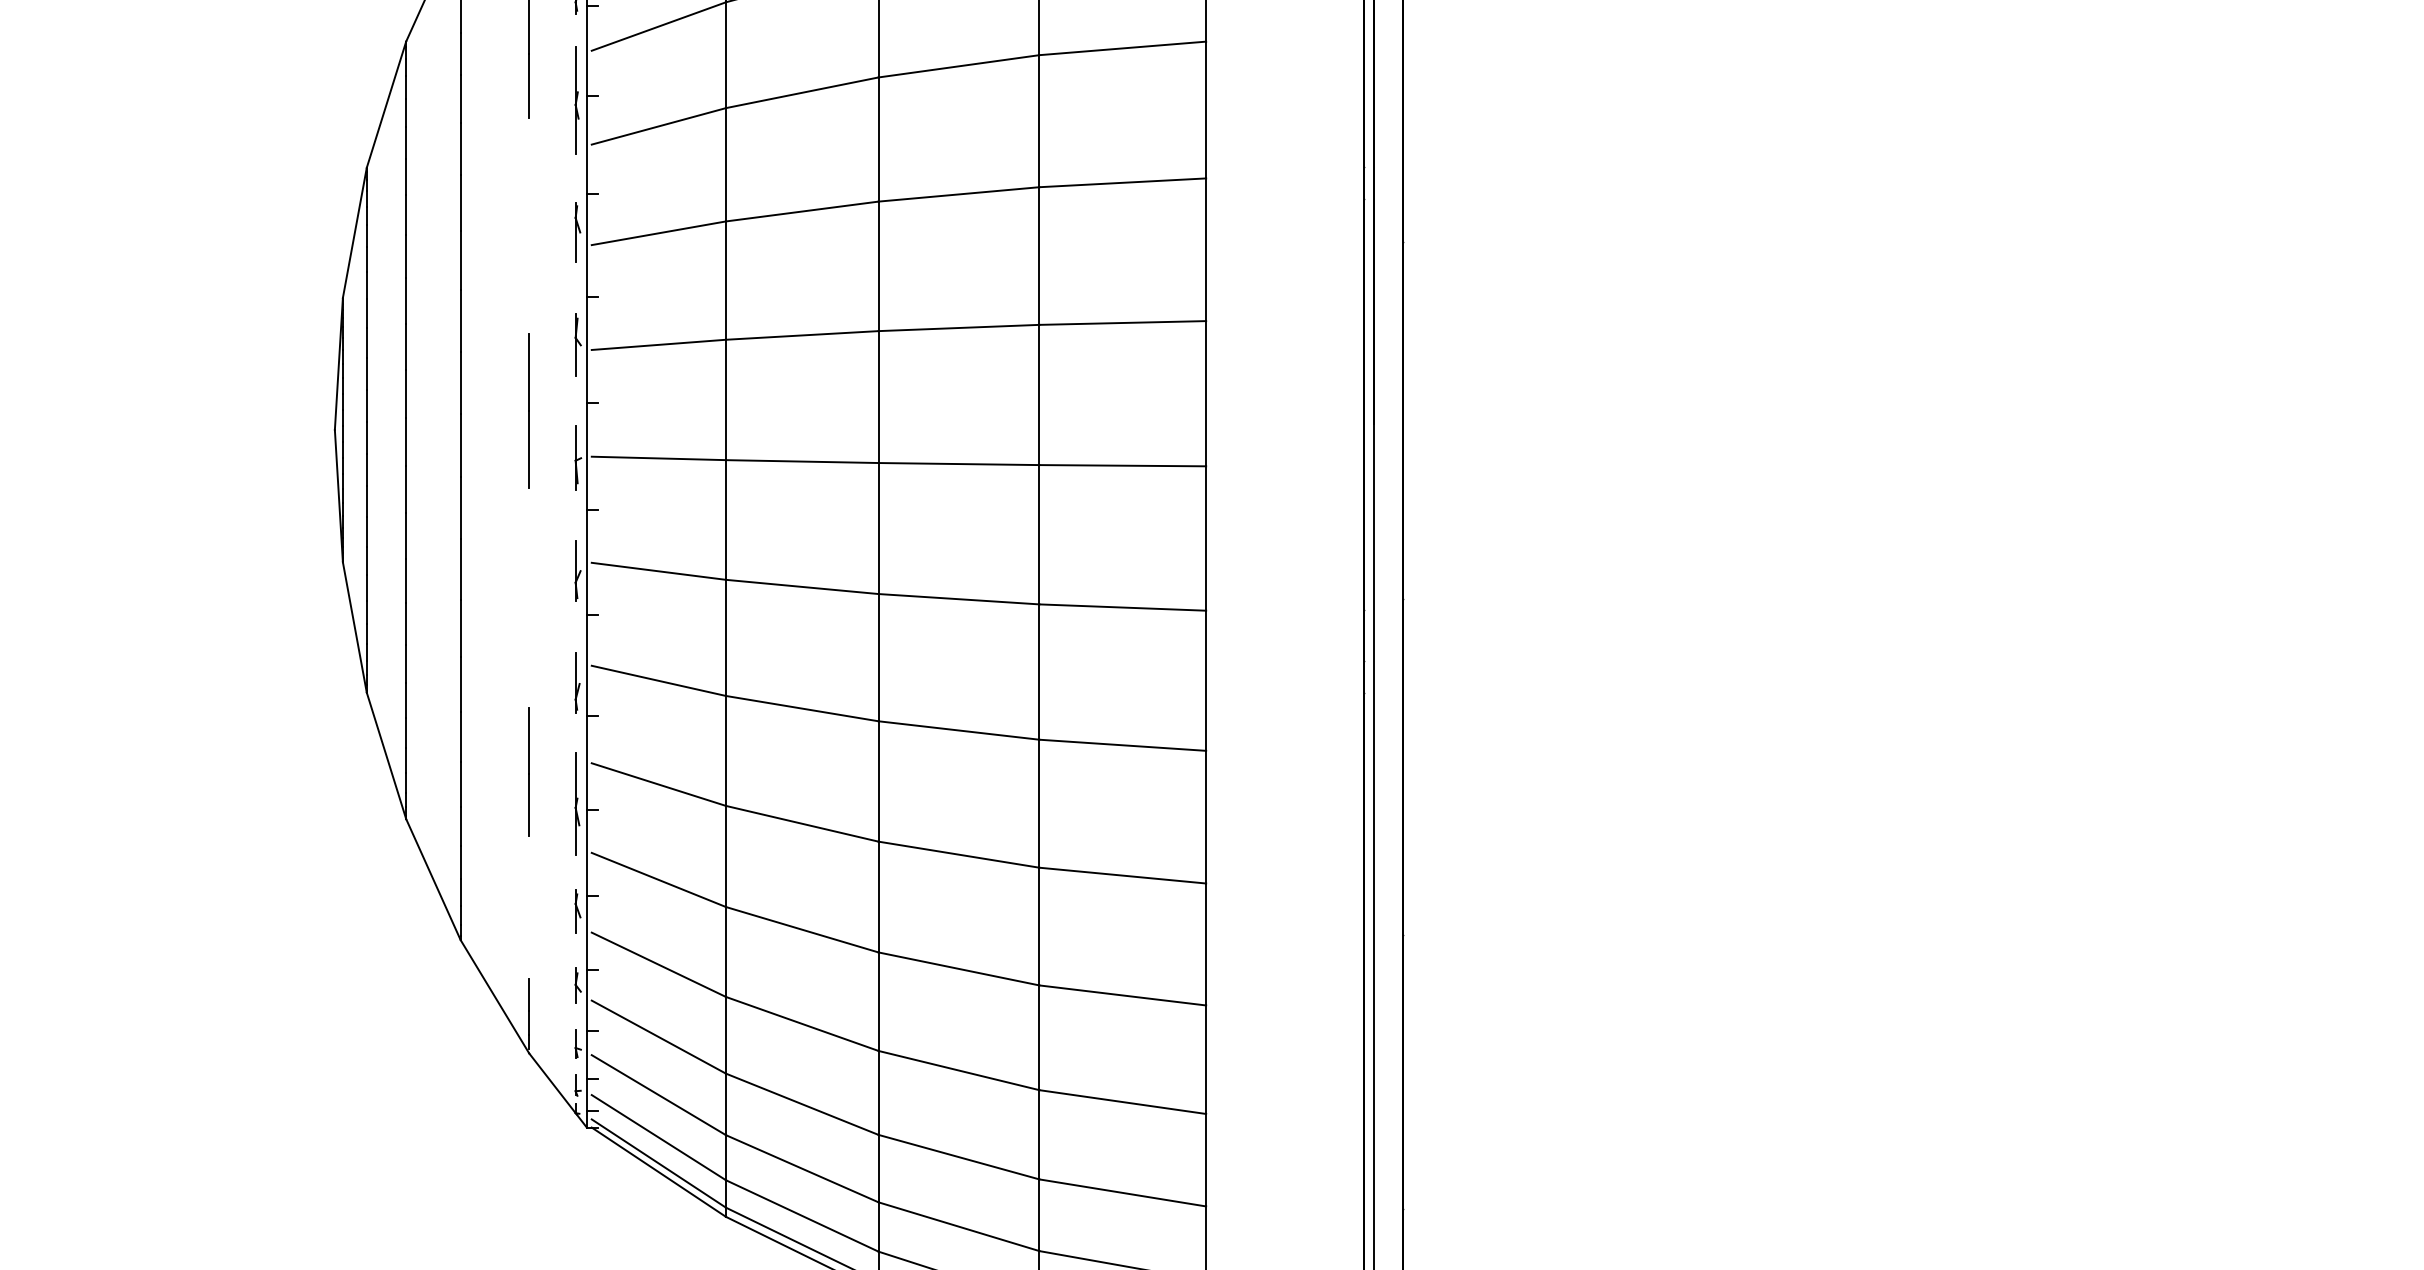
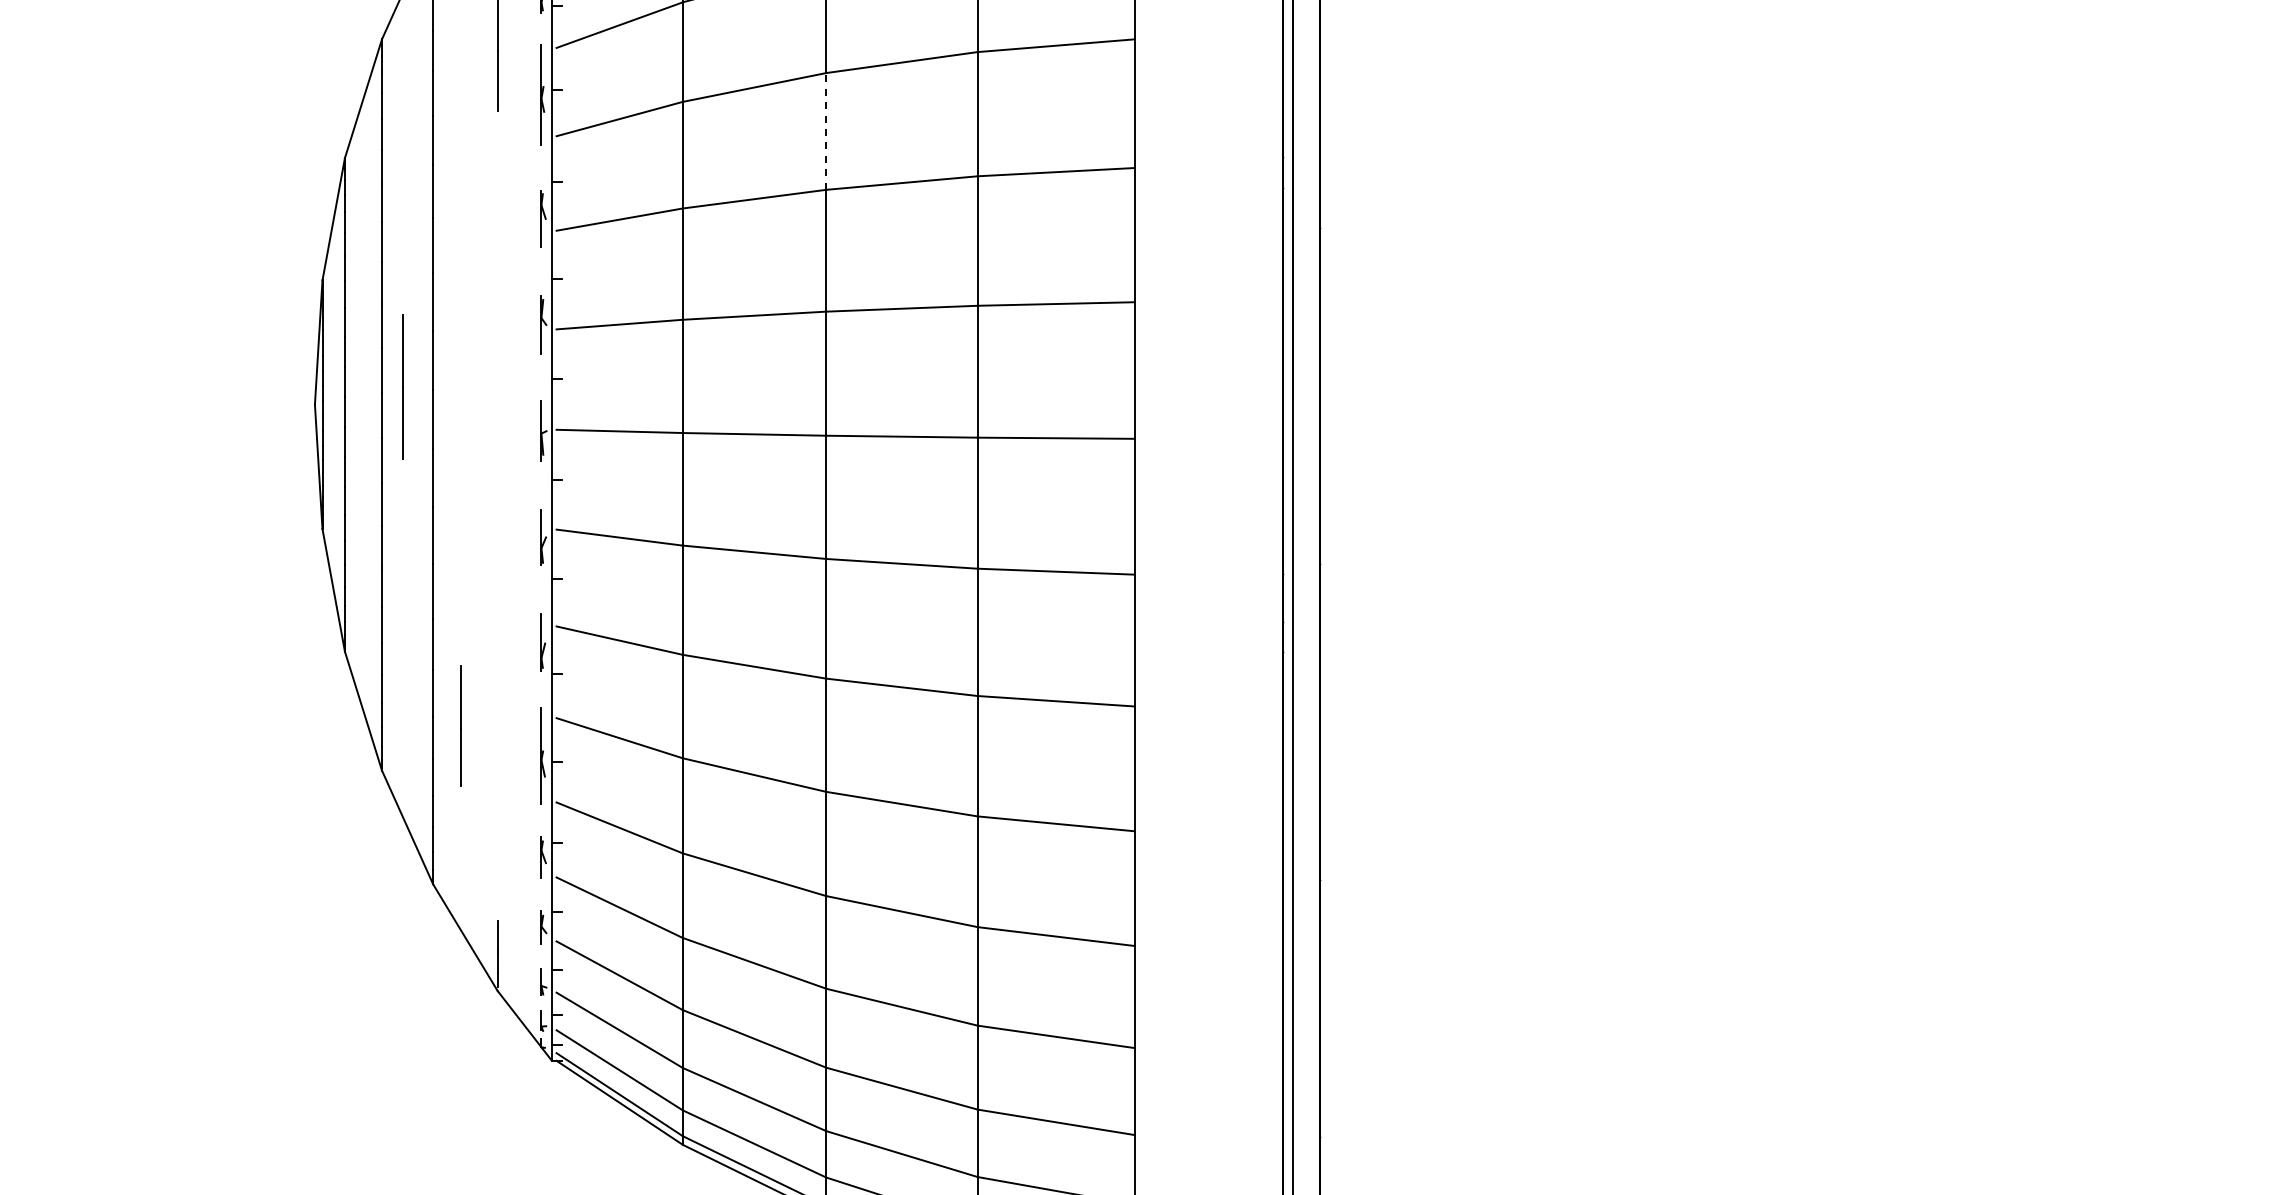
line: (878, 138) -> (826, 130), solid -> dashed
line: (528, 410) -> (402, 386), moved
line: (528, 771) -> (460, 725), moved

